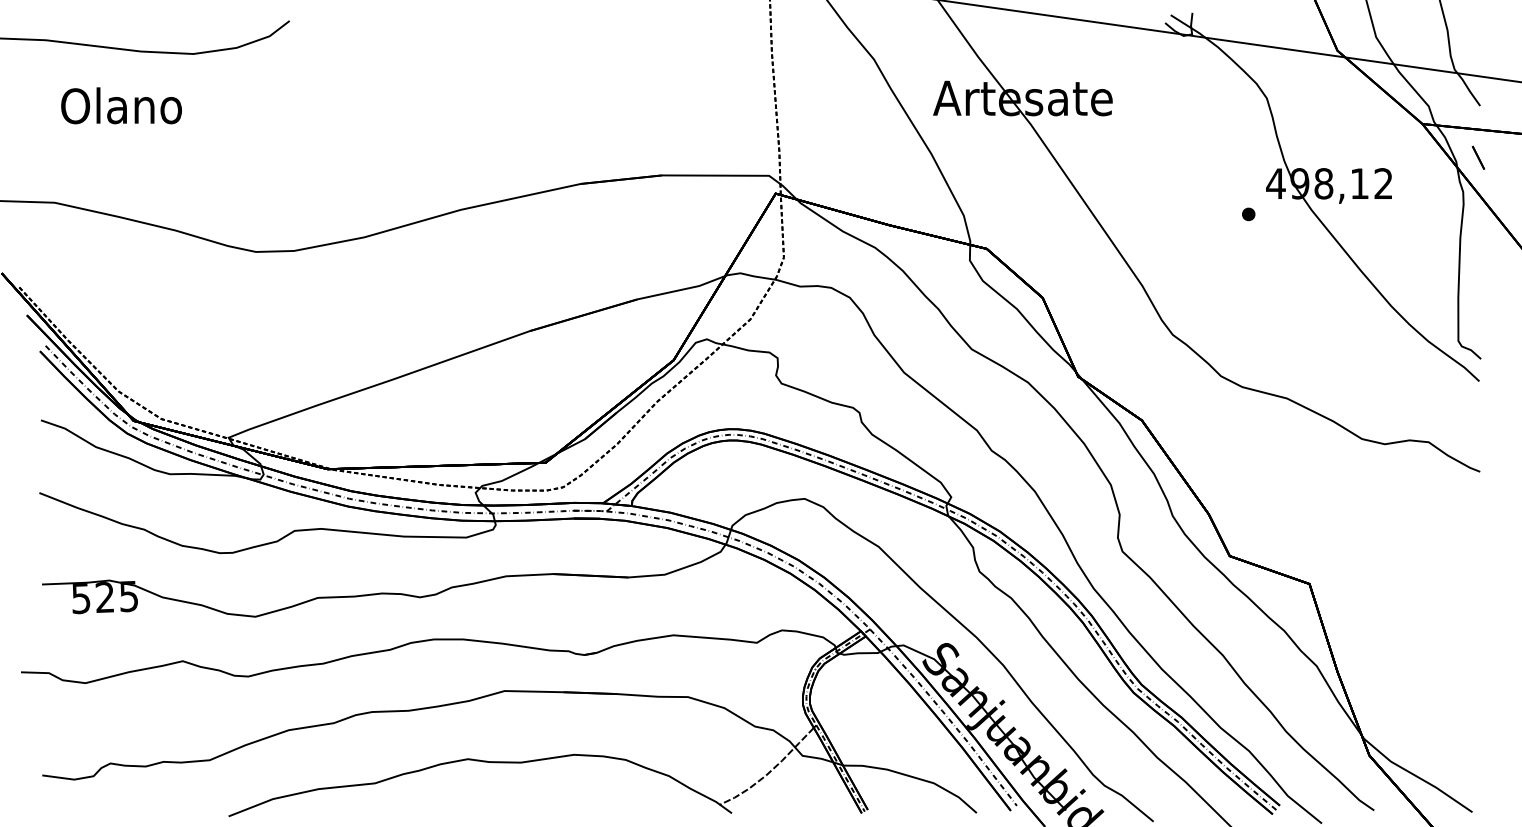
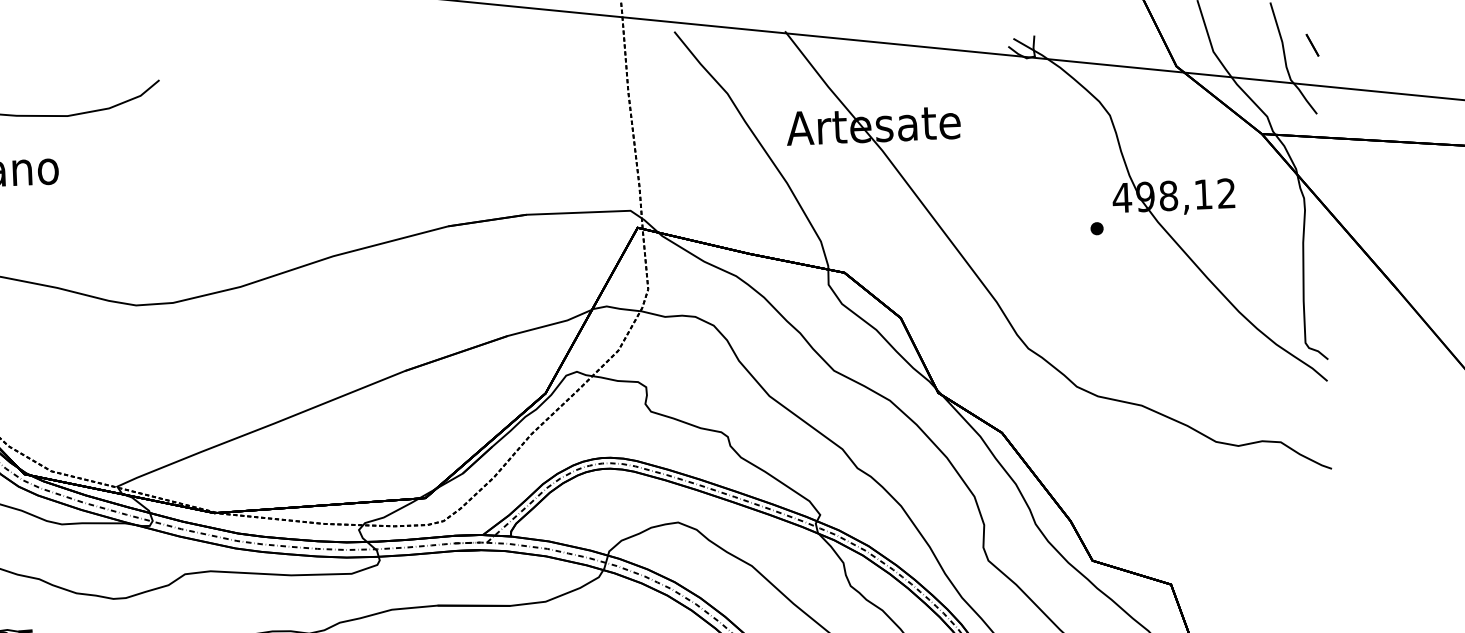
line: (1477, 157) -> (1311, 45), moved

